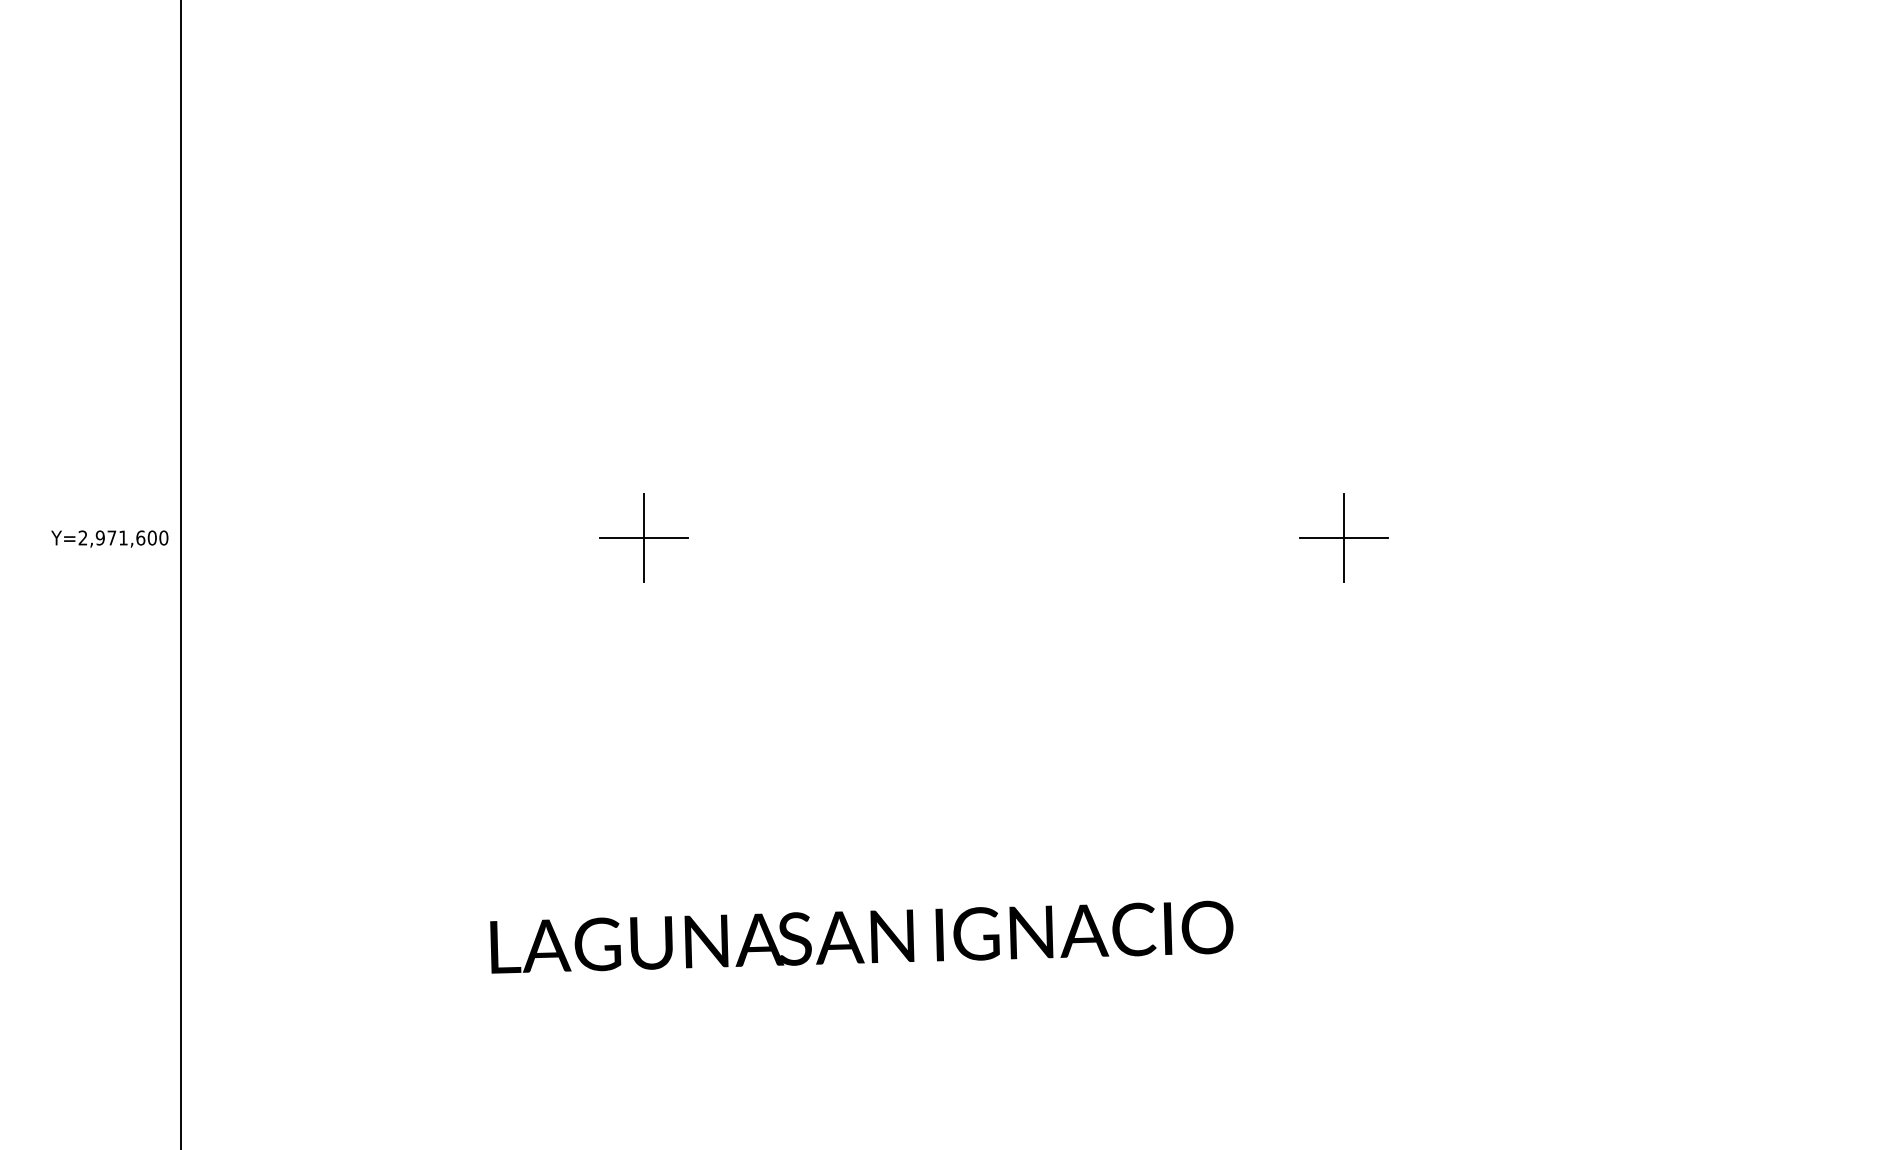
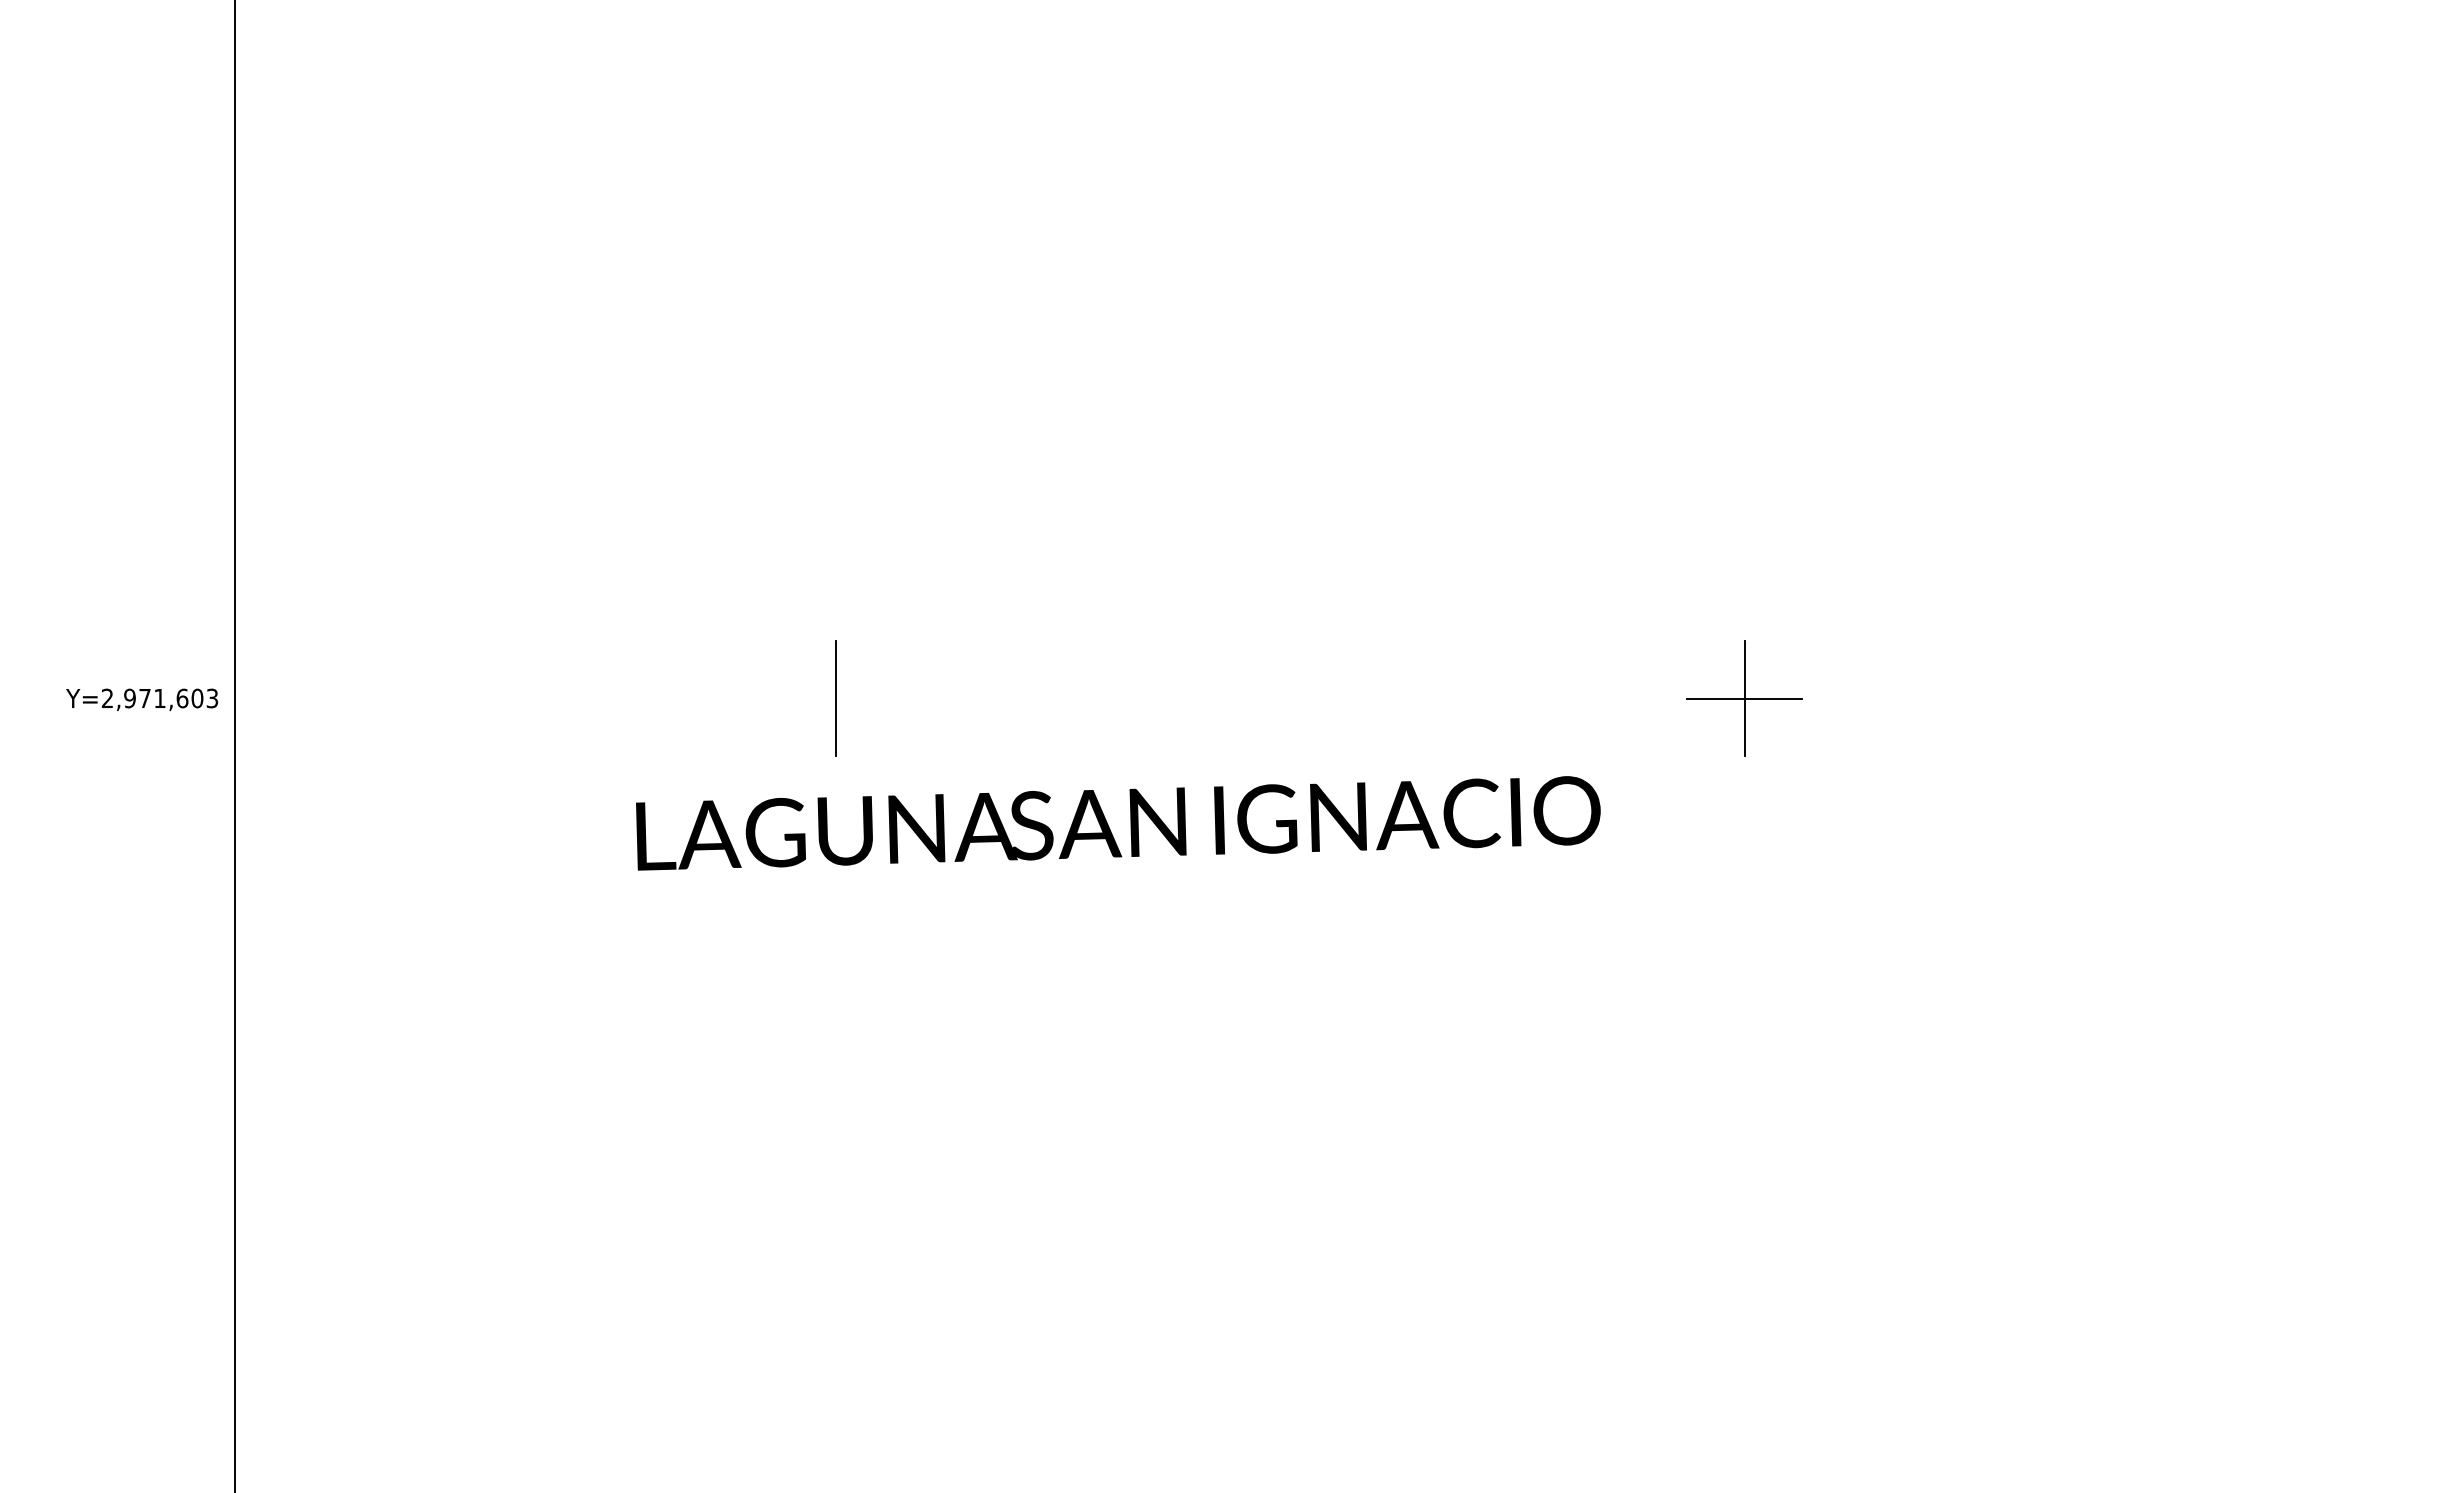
text: (163, 537) -> (211, 697), Y=2,971,600 -> Y=2,971,603
line: (643, 538) -> (834, 699), removed
text: (861, 936) -> (1117, 822), moved

